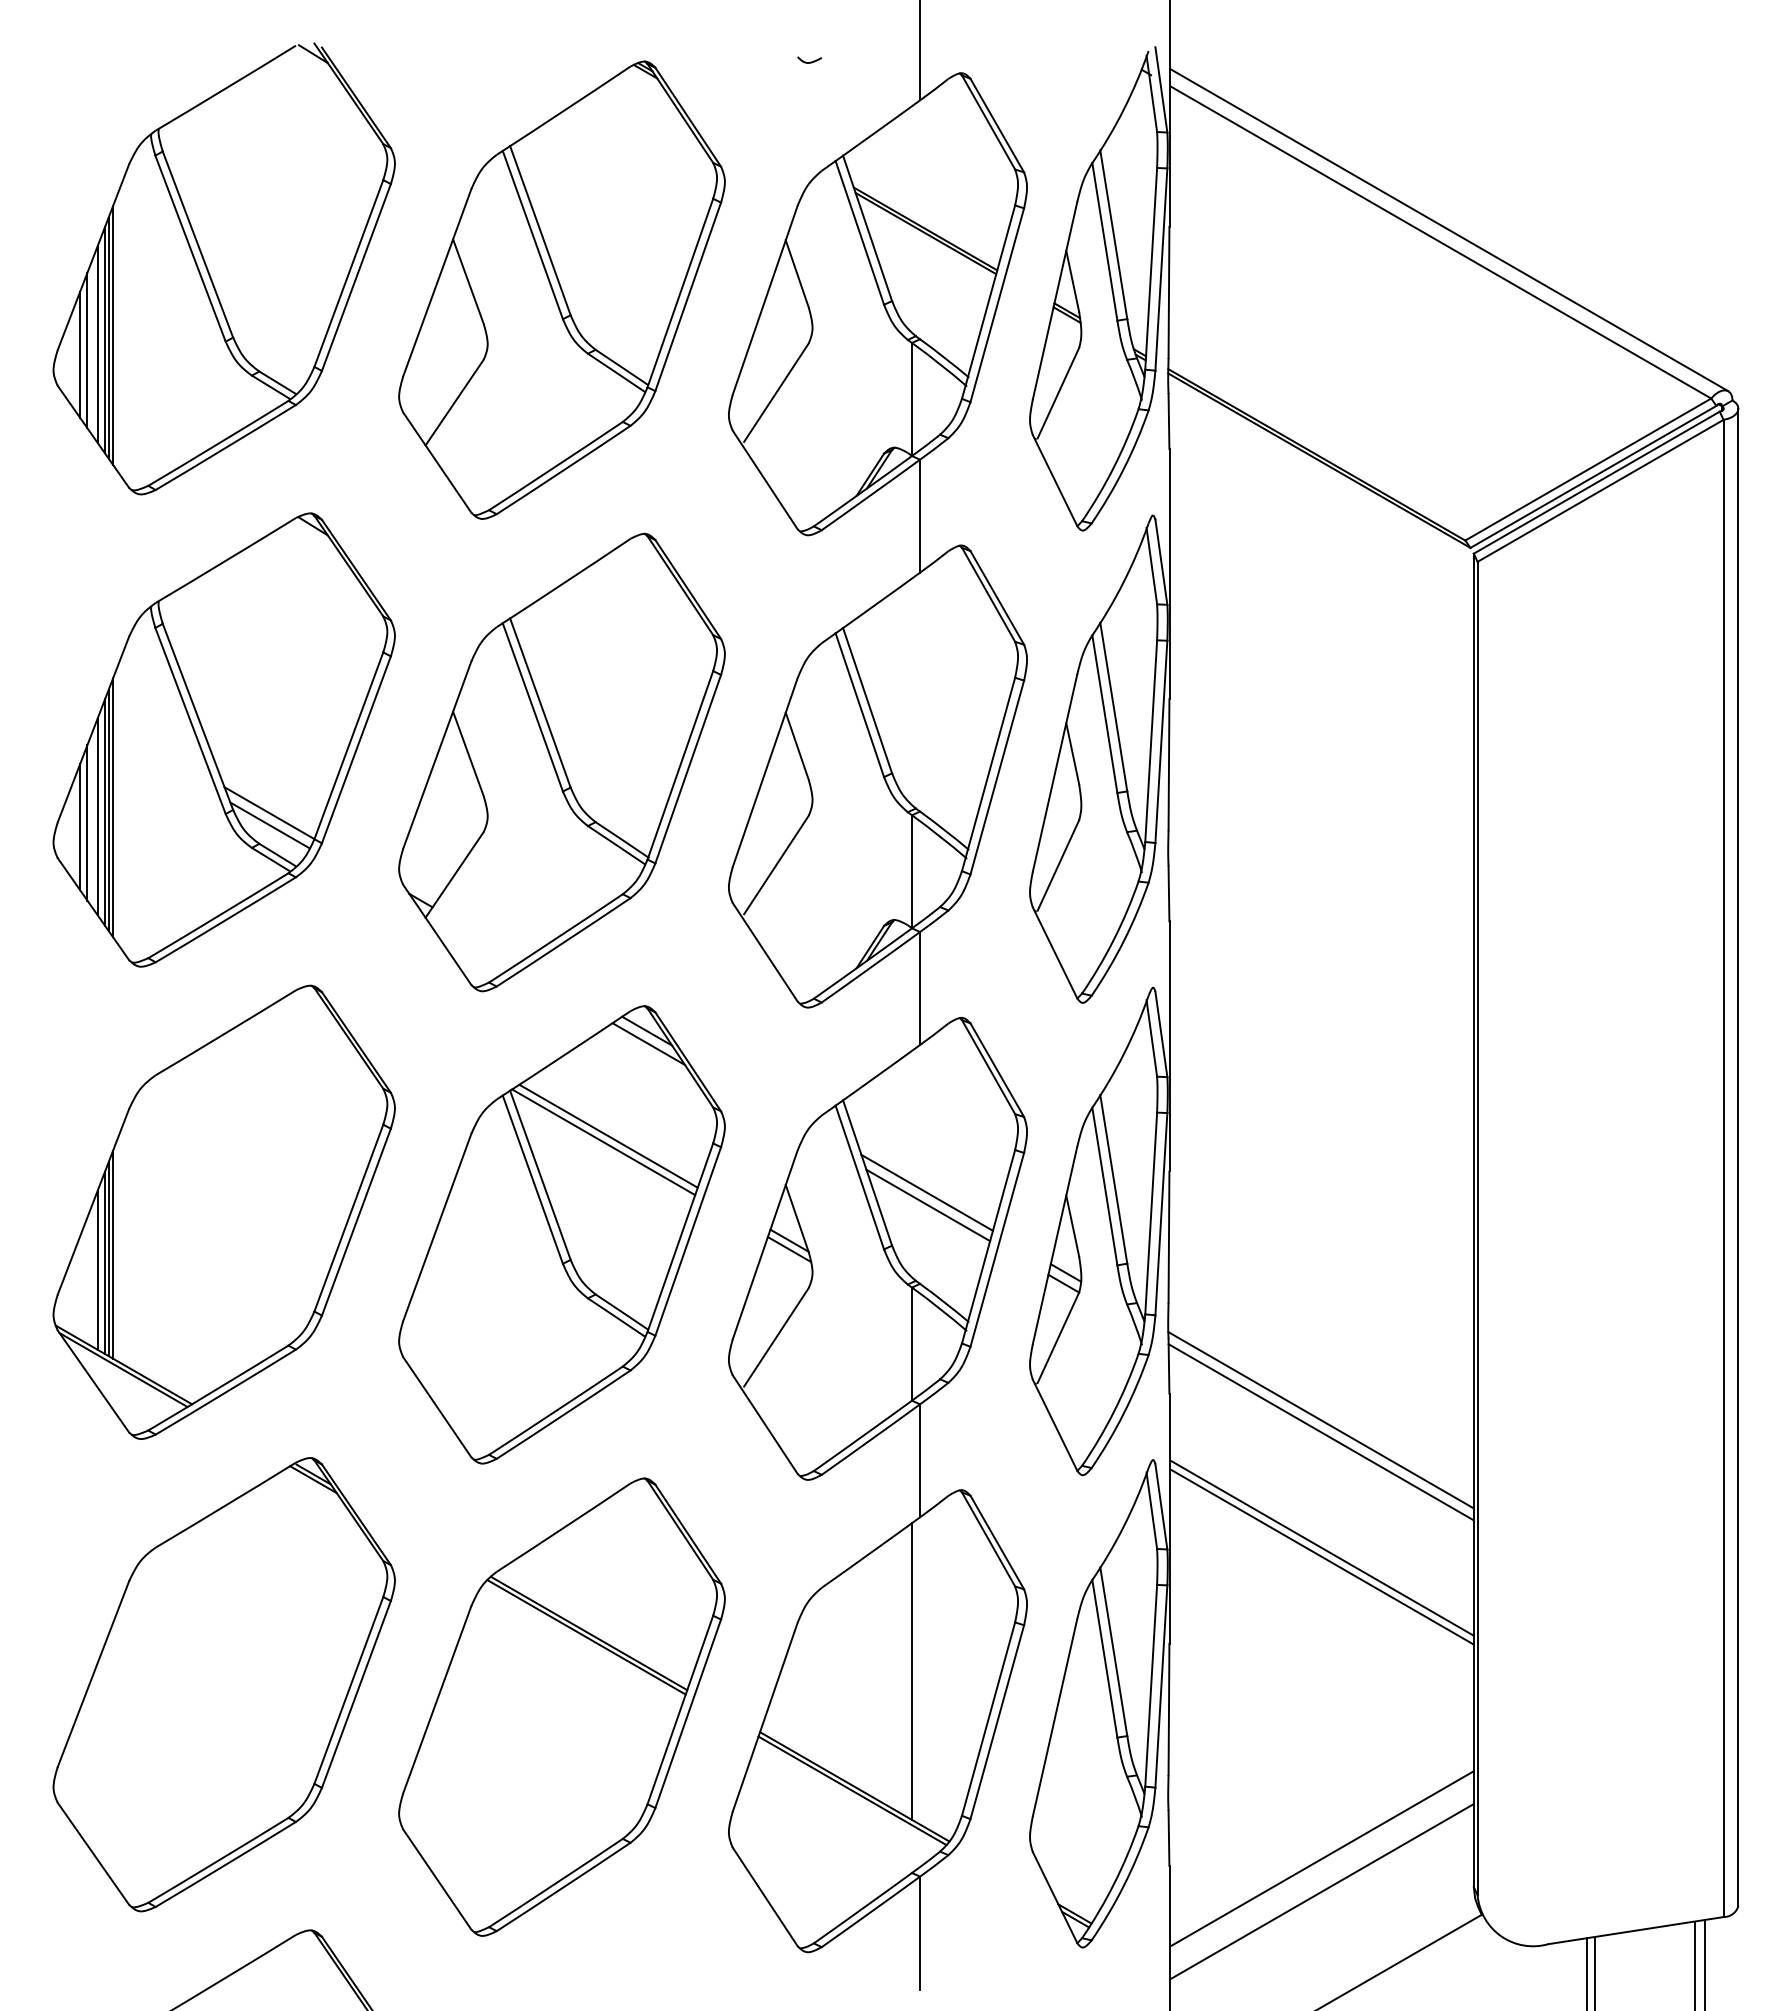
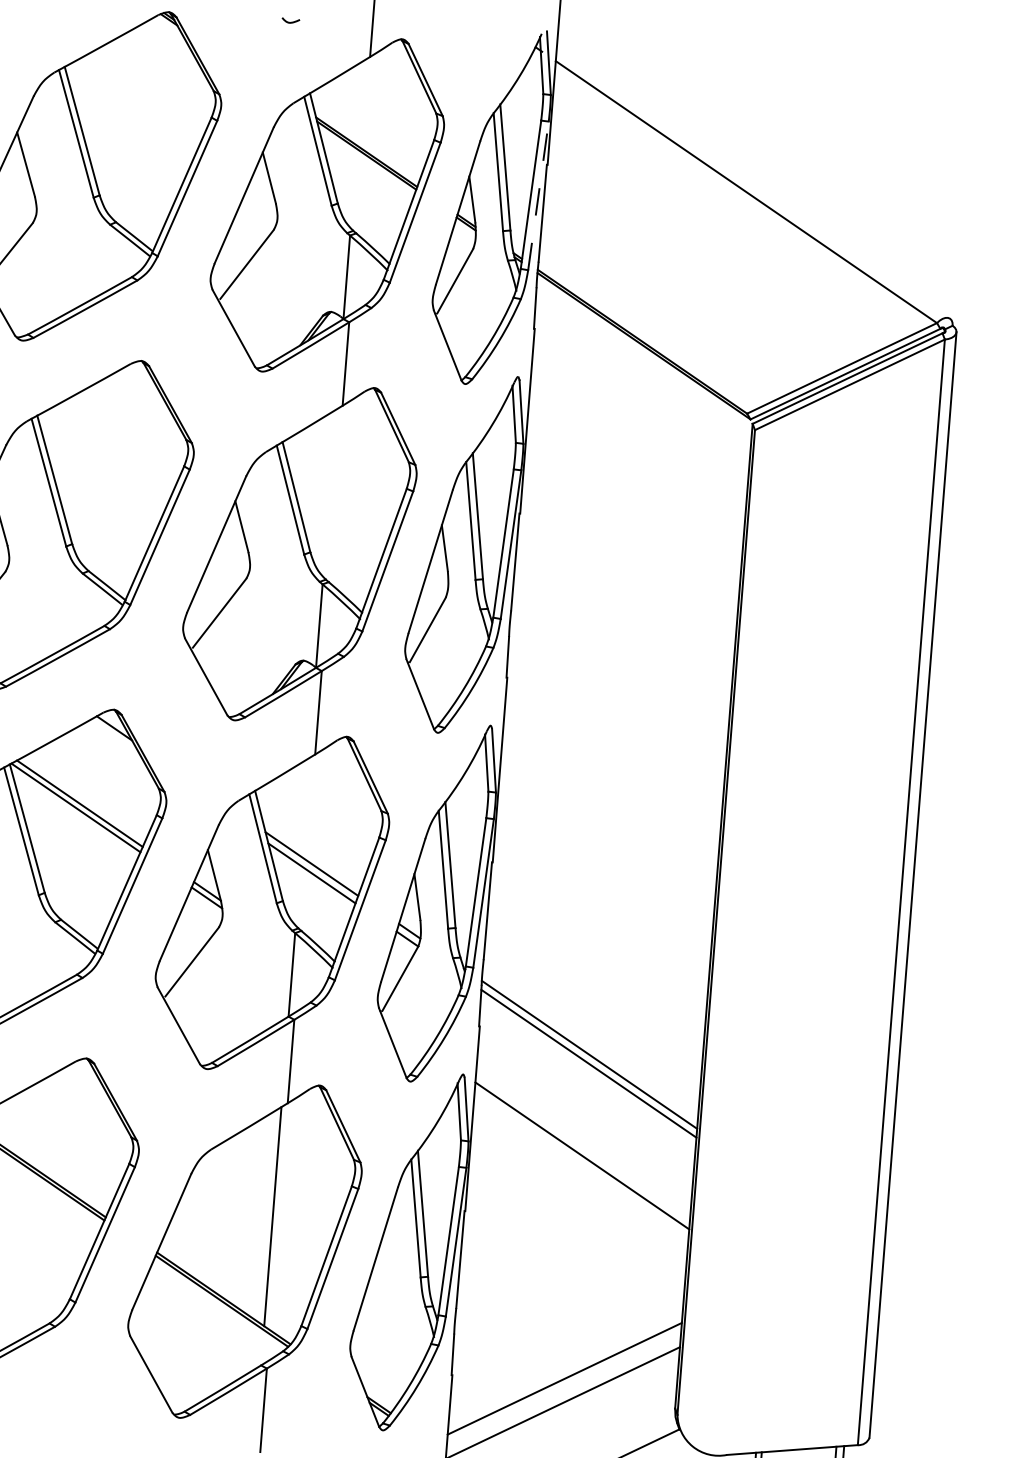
line: (1449, 230) -> (753, 183), removed
line: (1161, 269) -> (538, 195), solid -> dashed
line: (648, 1044) -> (114, 738), removed
line: (1321, 1547) -> (582, 1148), removed

